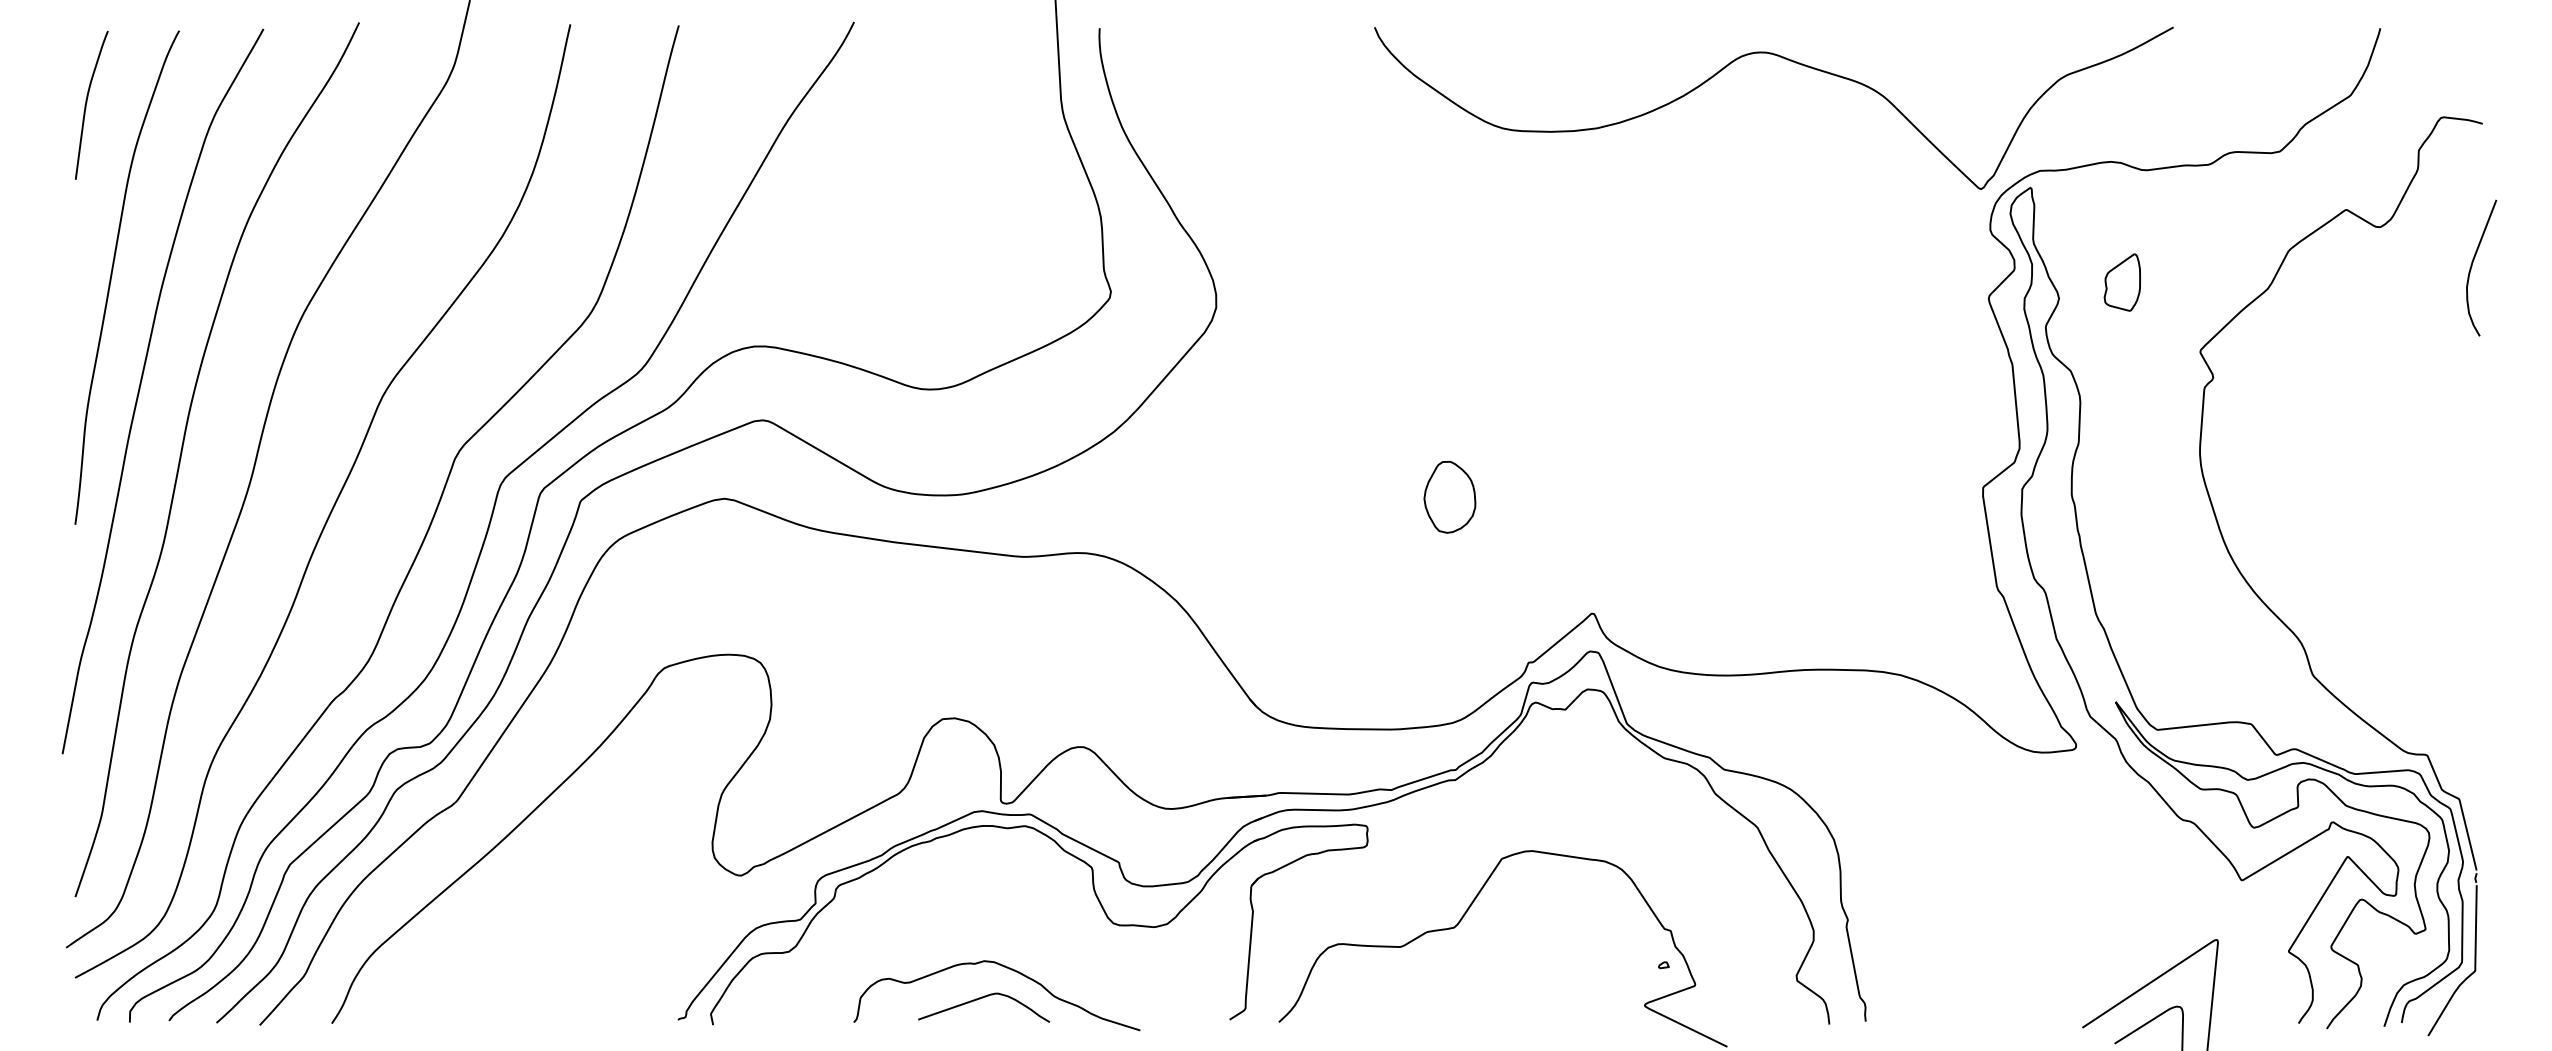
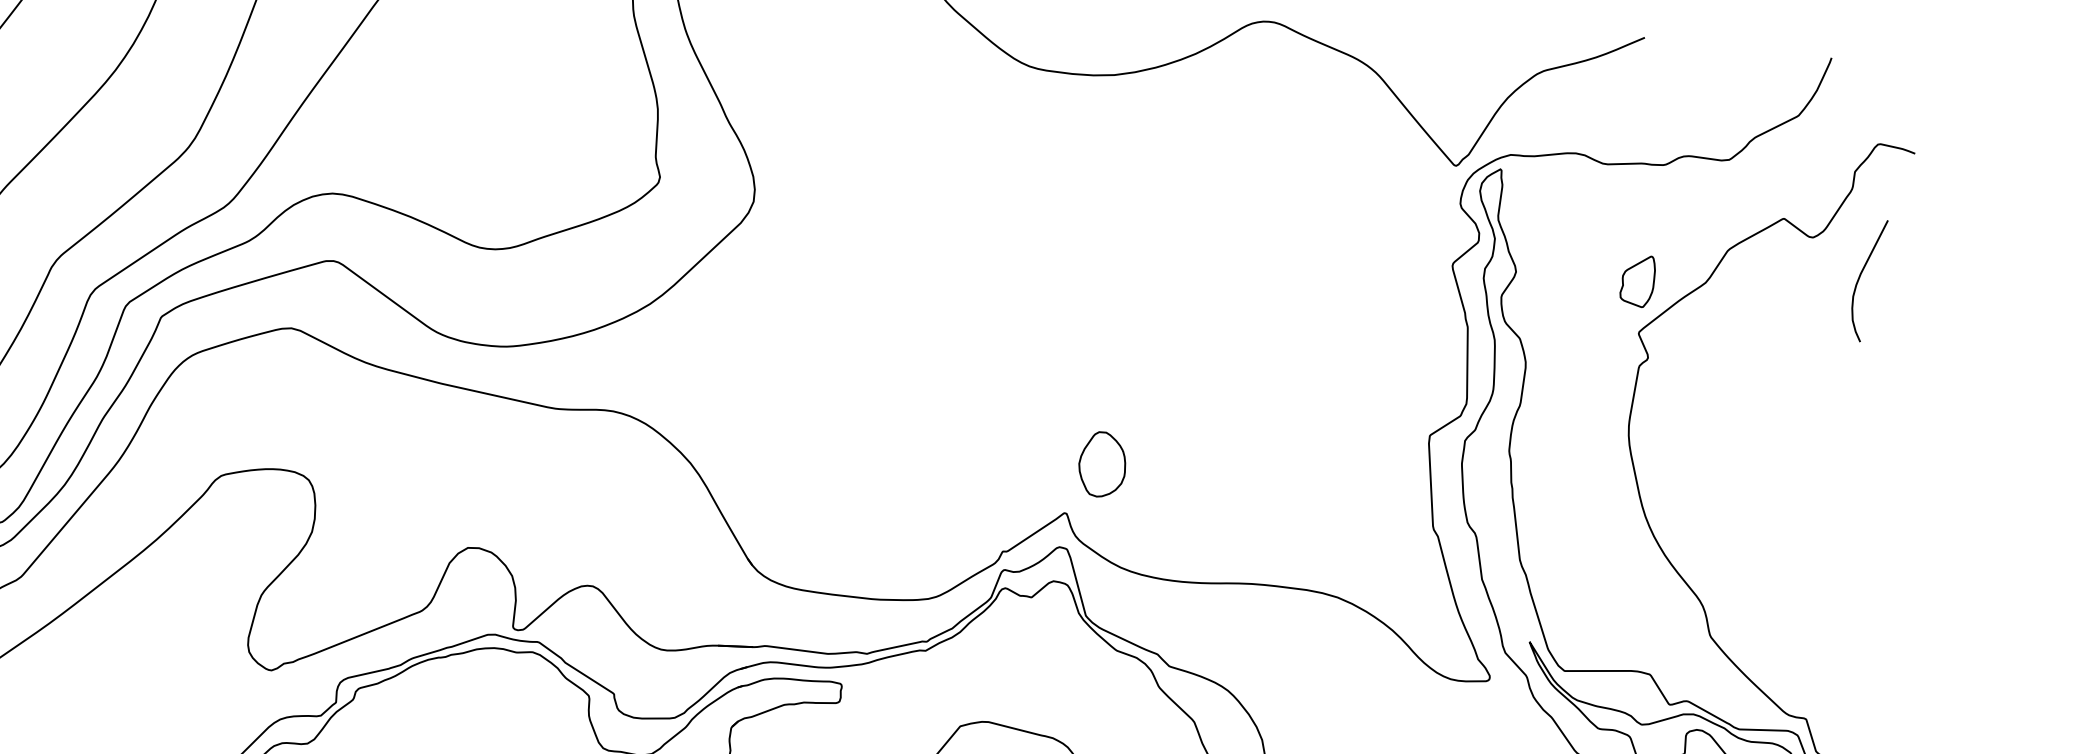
curve: (2473, 263) -> (1861, 275), moved
part: (2121, 282) -> (1637, 280), moved
part: (1449, 496) -> (1102, 463), moved

